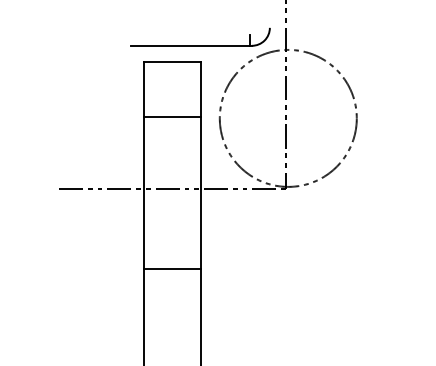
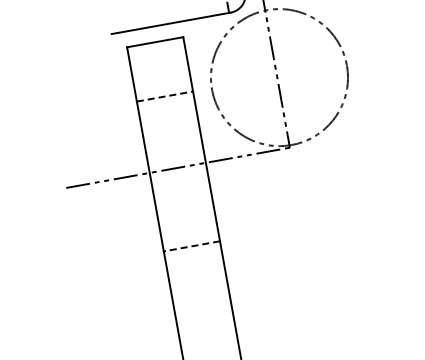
line: (172, 116) -> (165, 96), solid -> dashed
line: (172, 268) -> (192, 245), solid -> dashed

